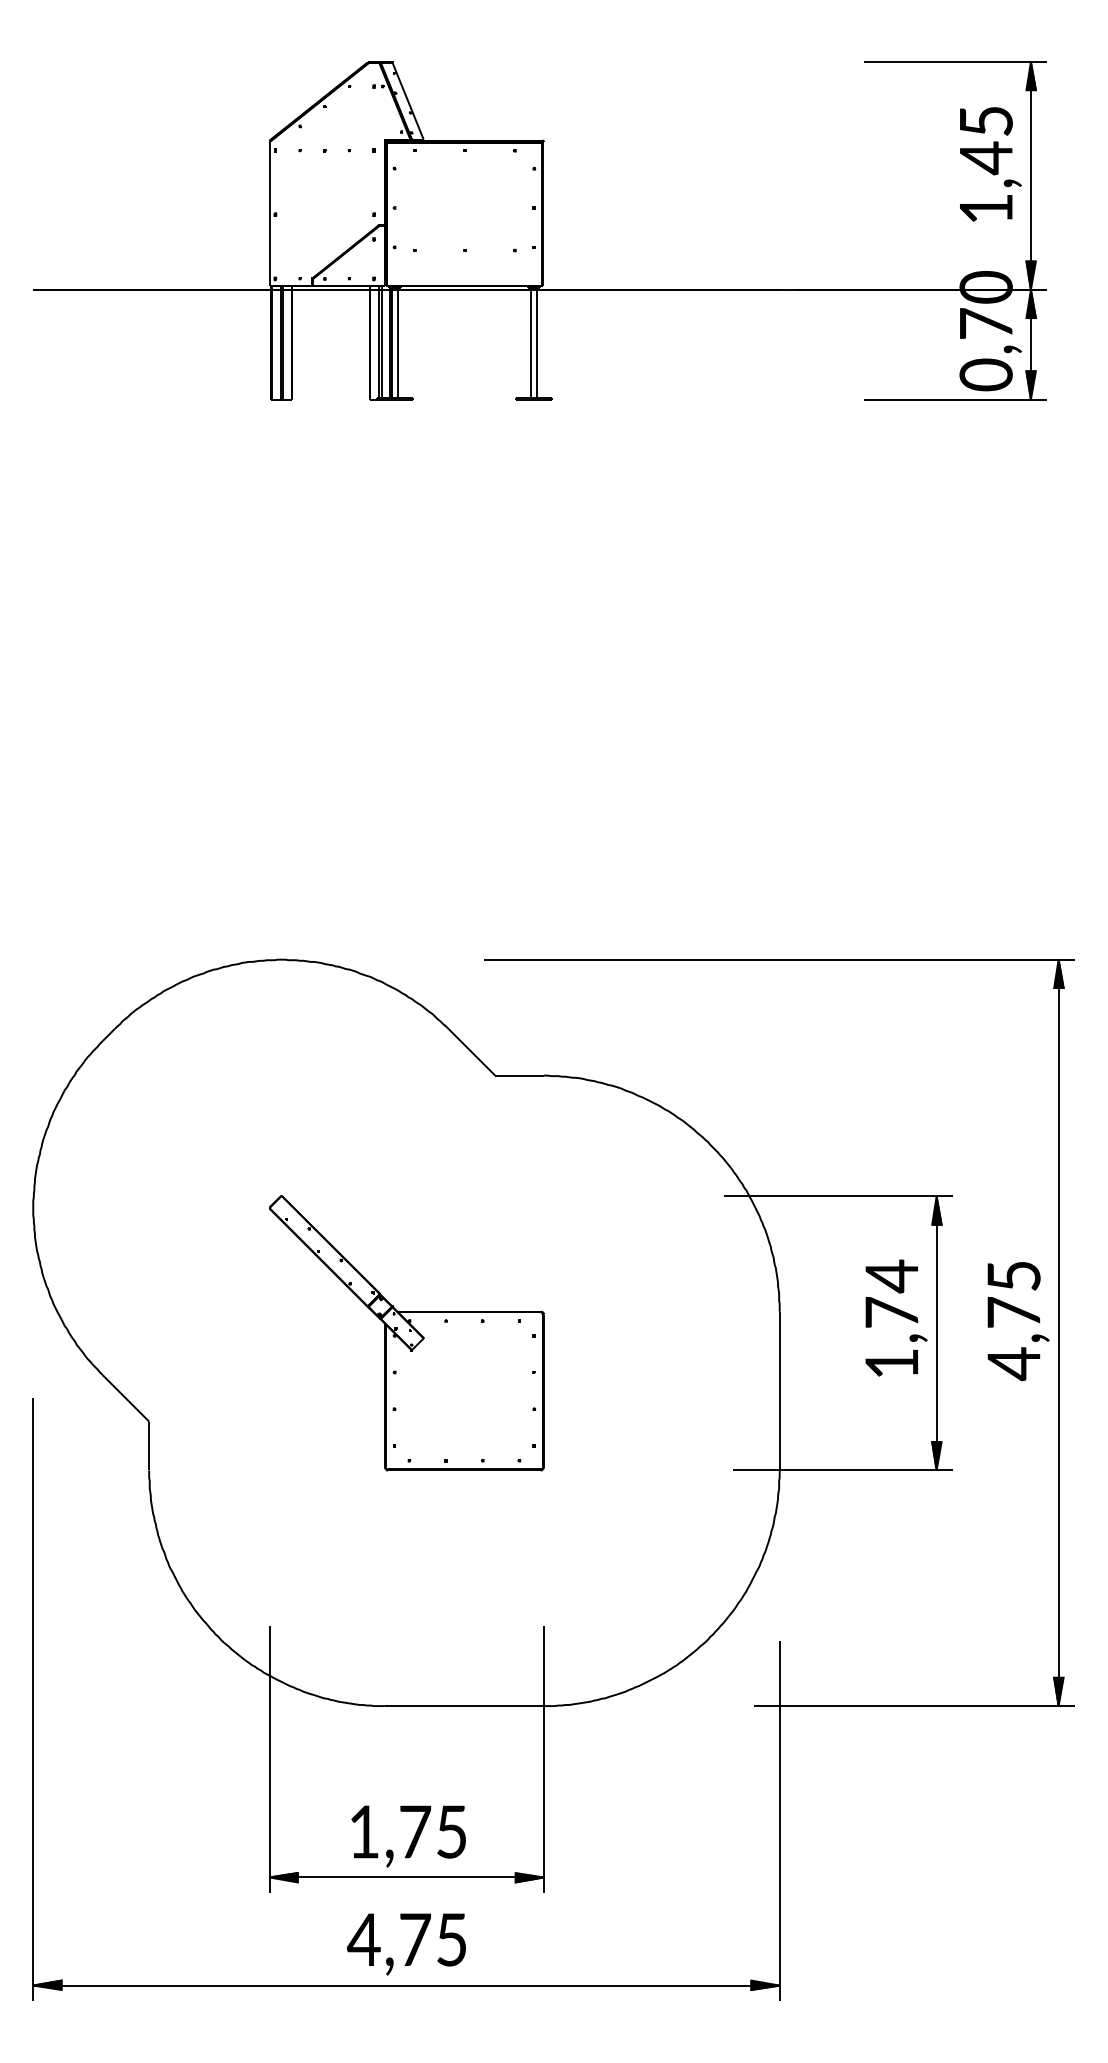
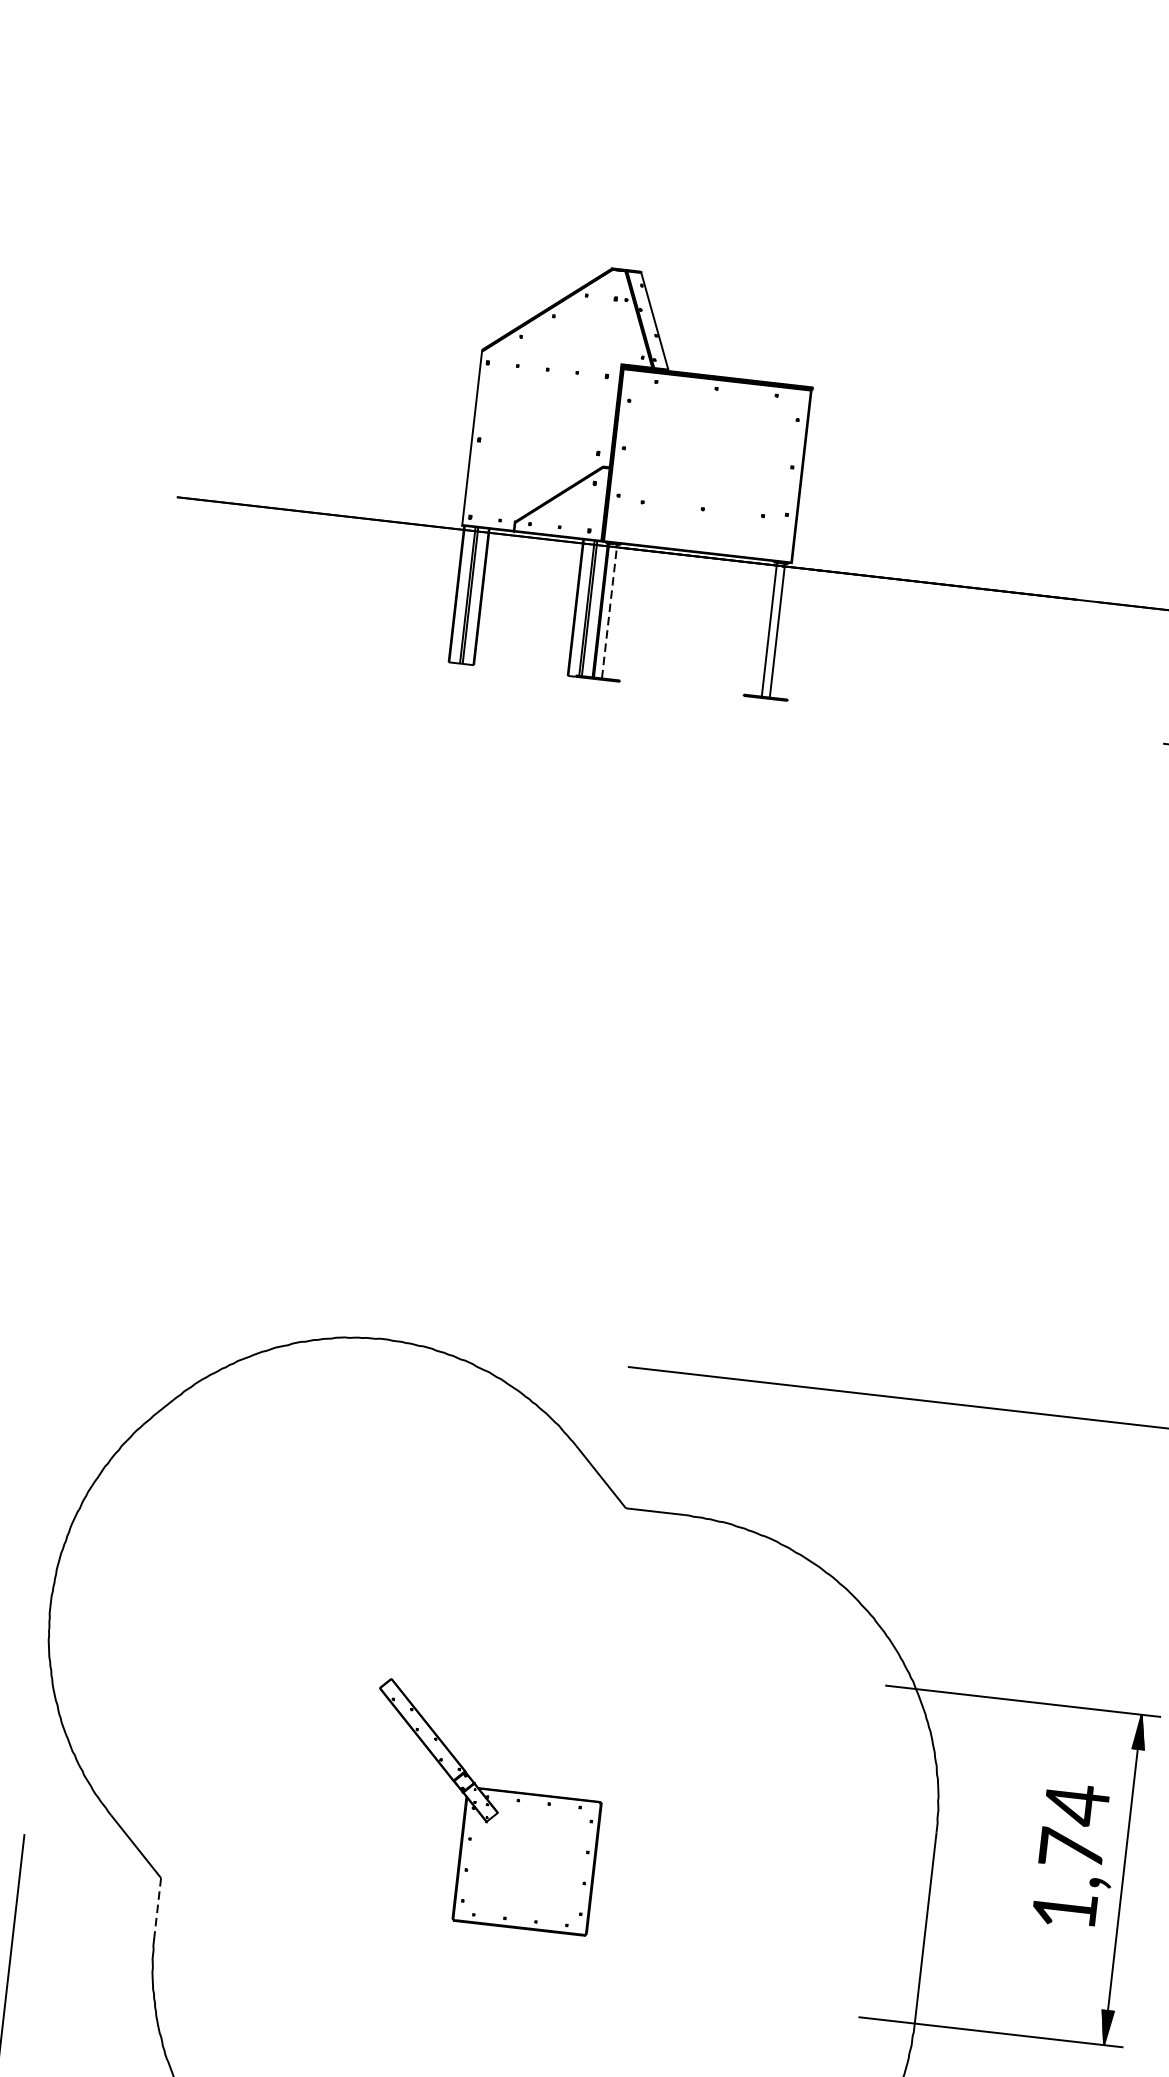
line: (398, 343) -> (609, 612), solid -> dashed
part: (406, 1333) -> (483, 1807), size x0.7
line: (149, 1446) -> (158, 1908), solid -> dashed

